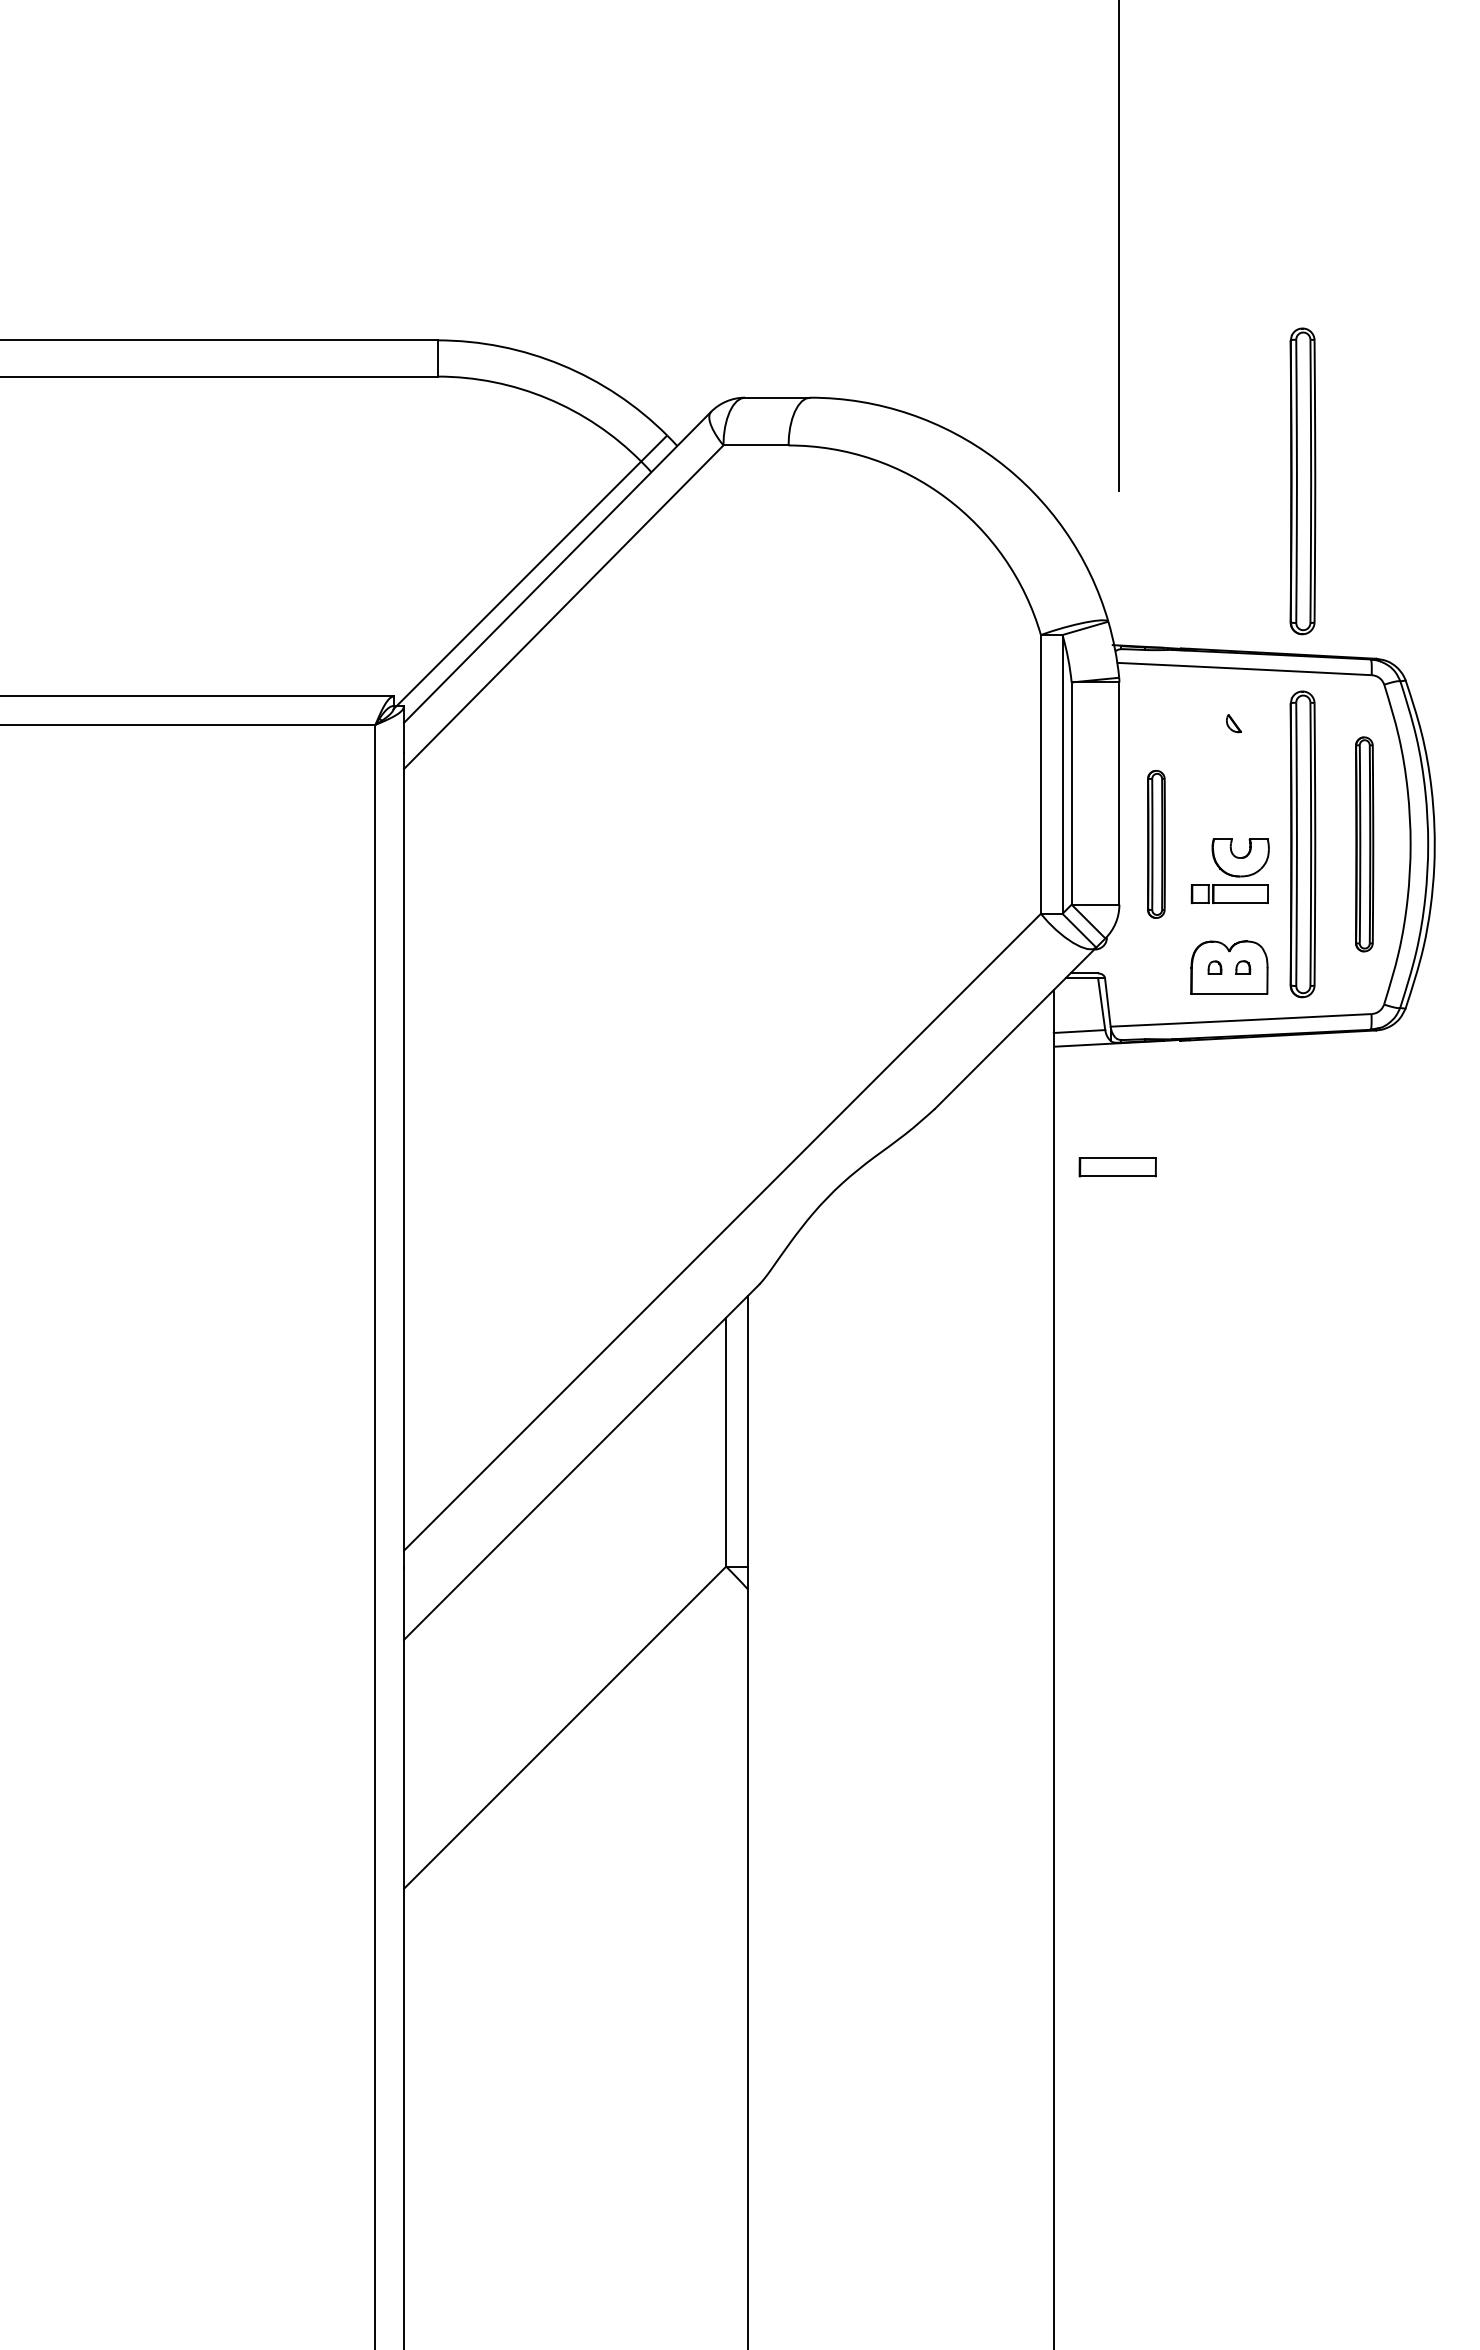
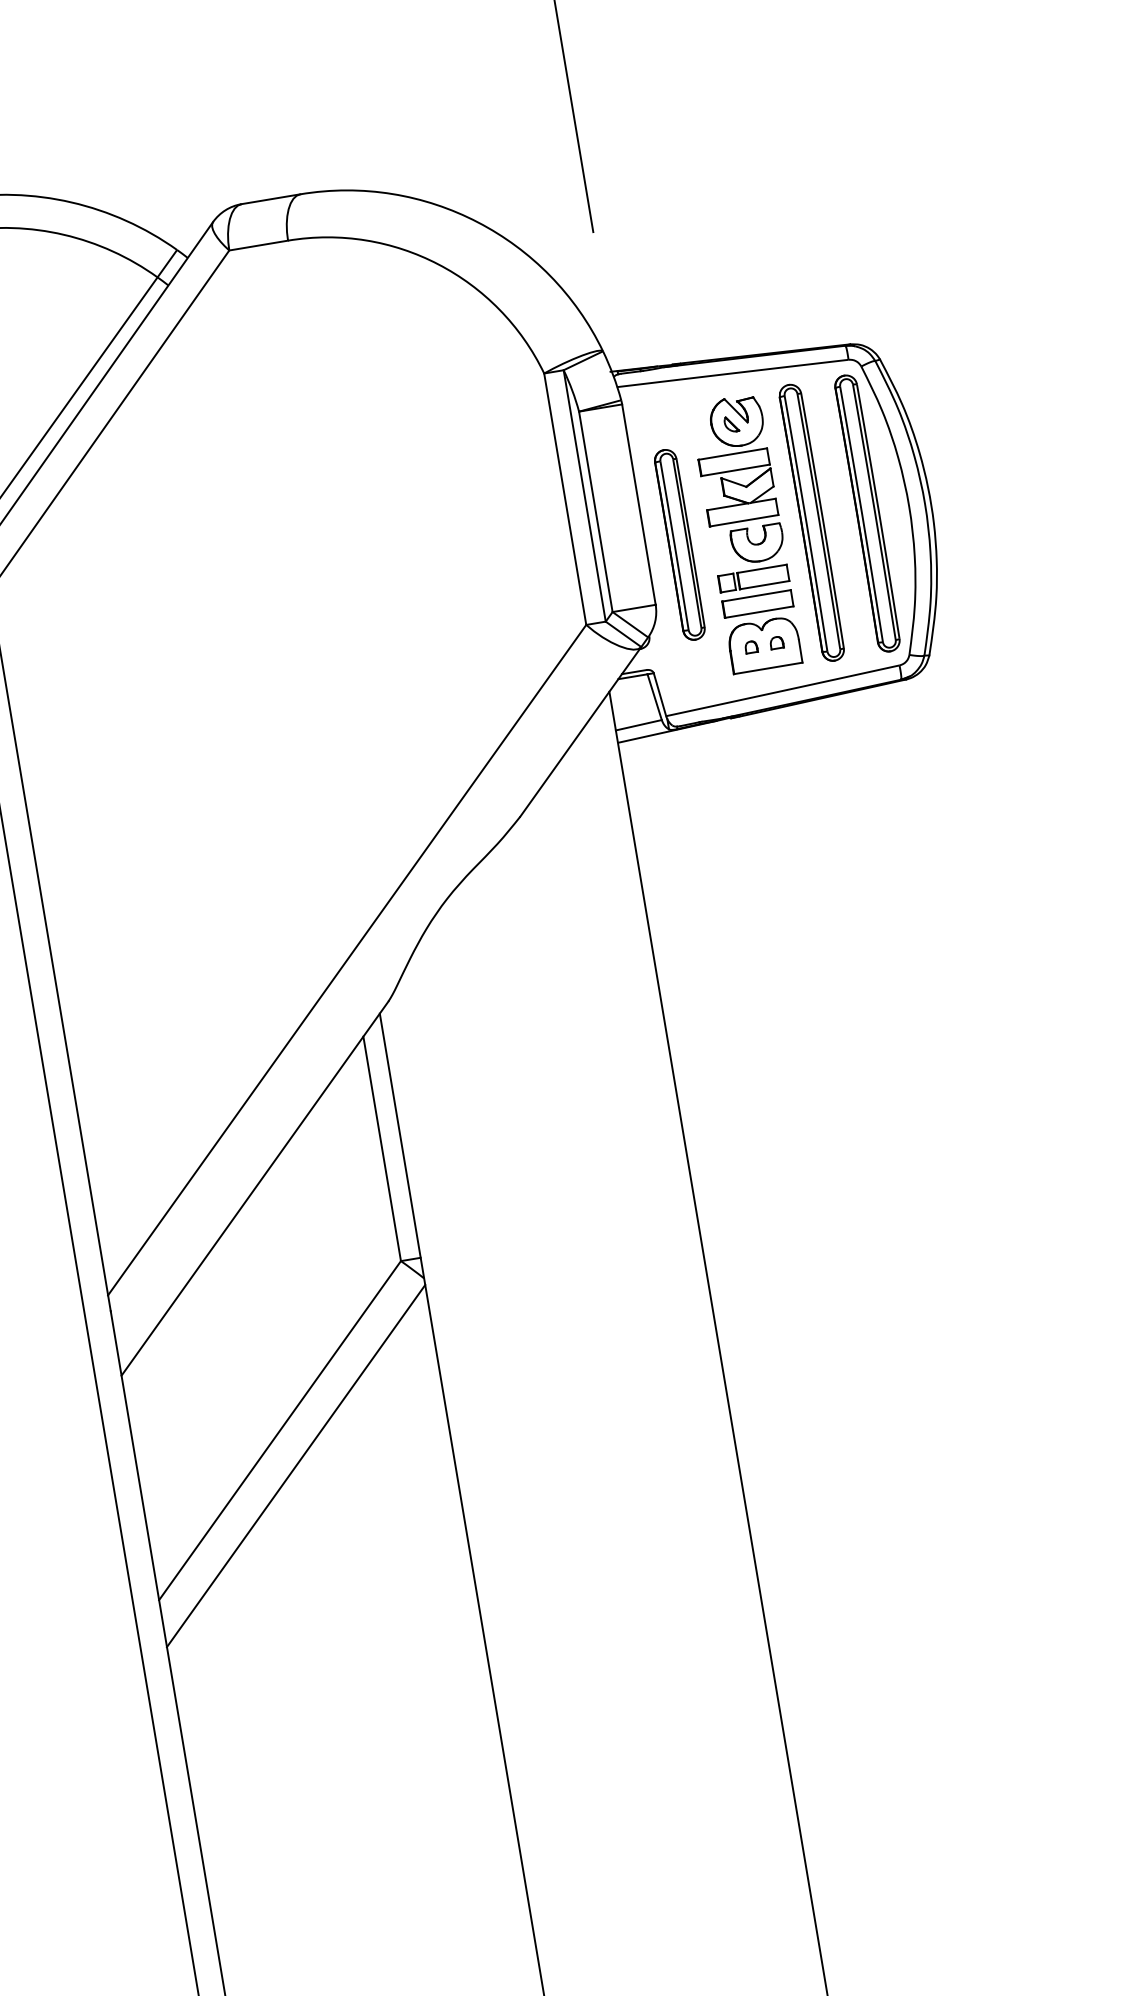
part: (1302, 481) -> (756, 195), removed
part: (1229, 762) -> (733, 460), added
part: (1156, 844) -> (680, 544), size x1.43
part: (1364, 844) -> (867, 513), size x1.43
part: (1117, 1167) -> (757, 604), moved
line: (576, 1768) -> (296, 1465), added

